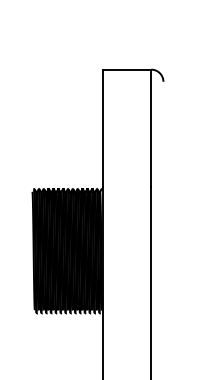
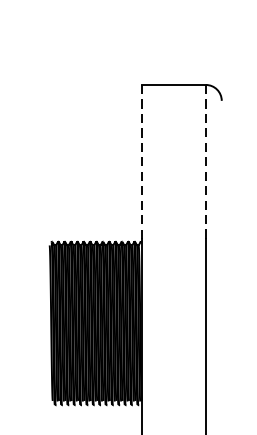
line: (151, 127) -> (206, 160), solid -> dashed
line: (102, 128) -> (141, 162), solid -> dashed

